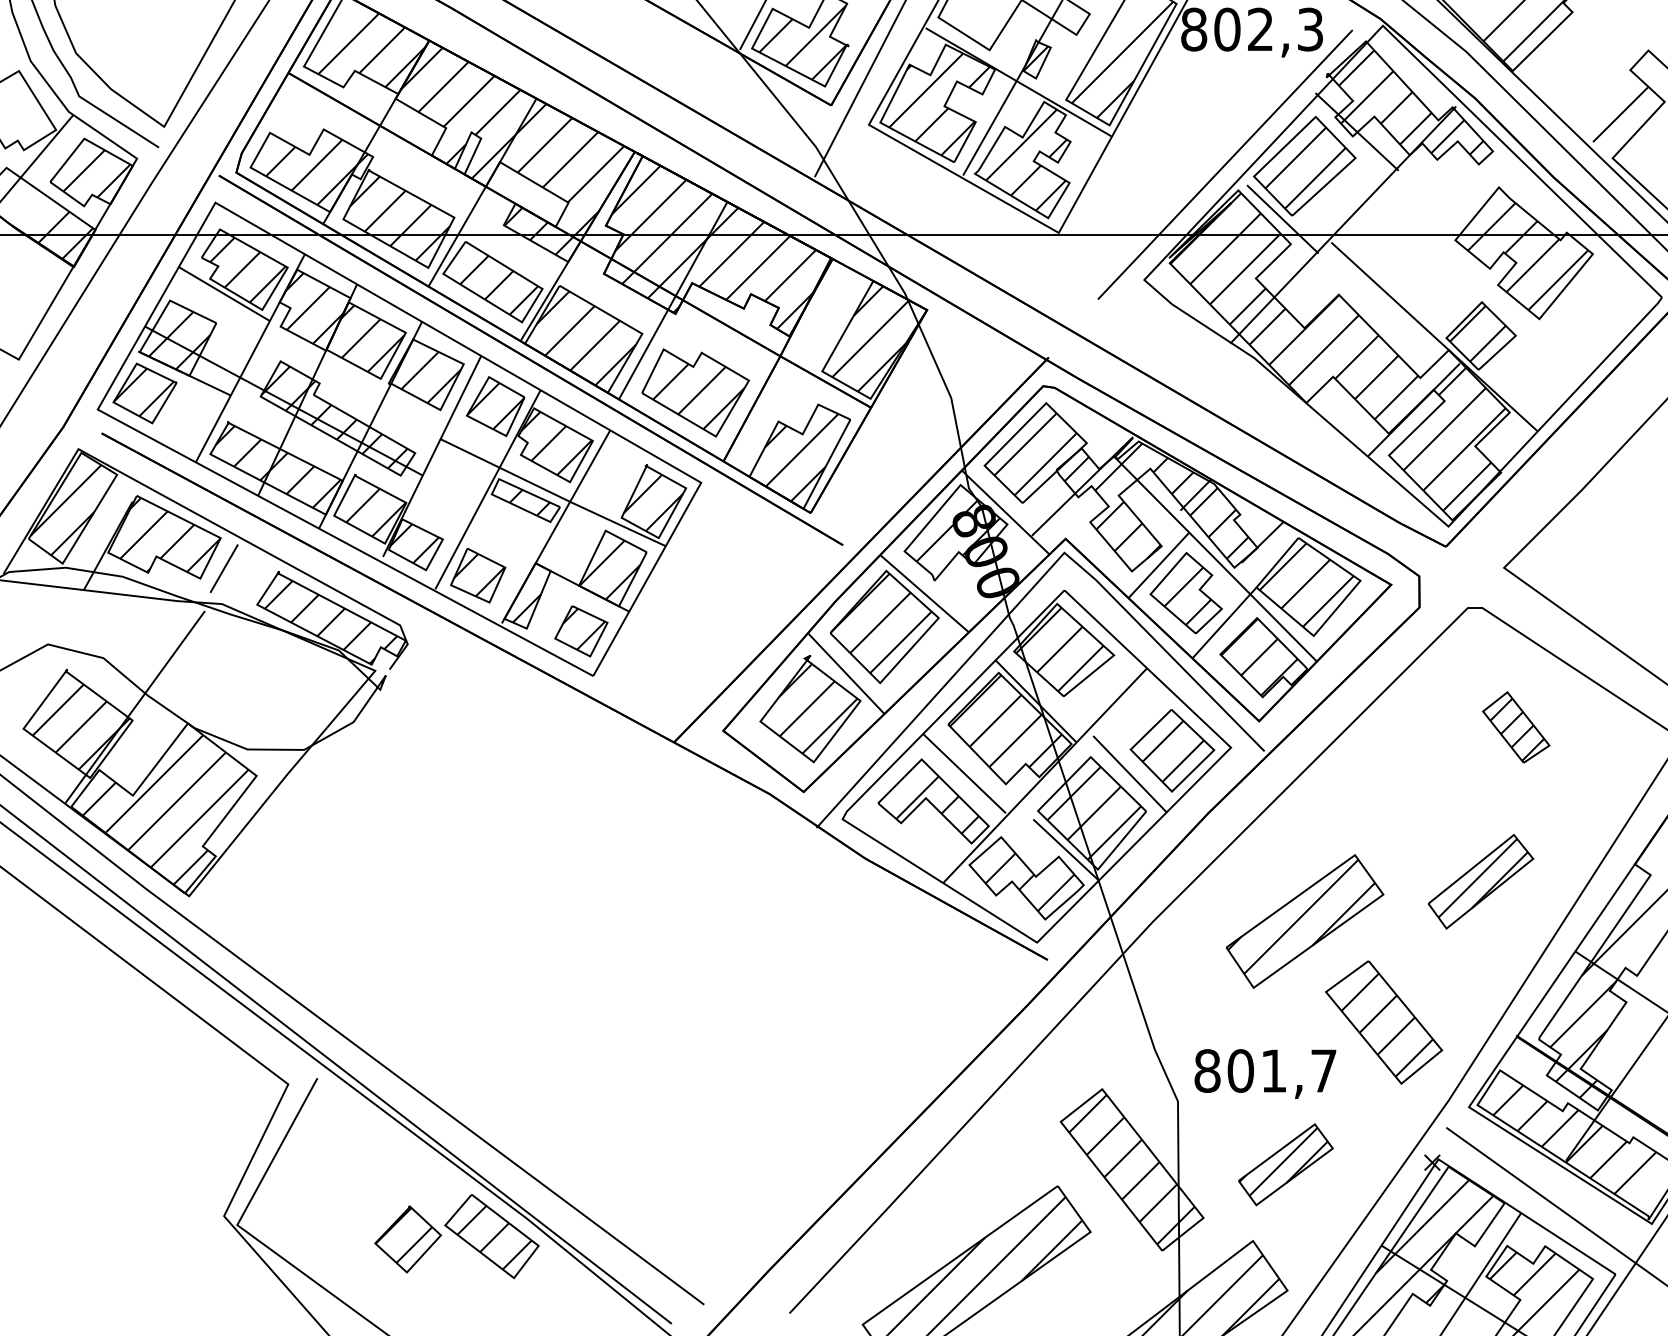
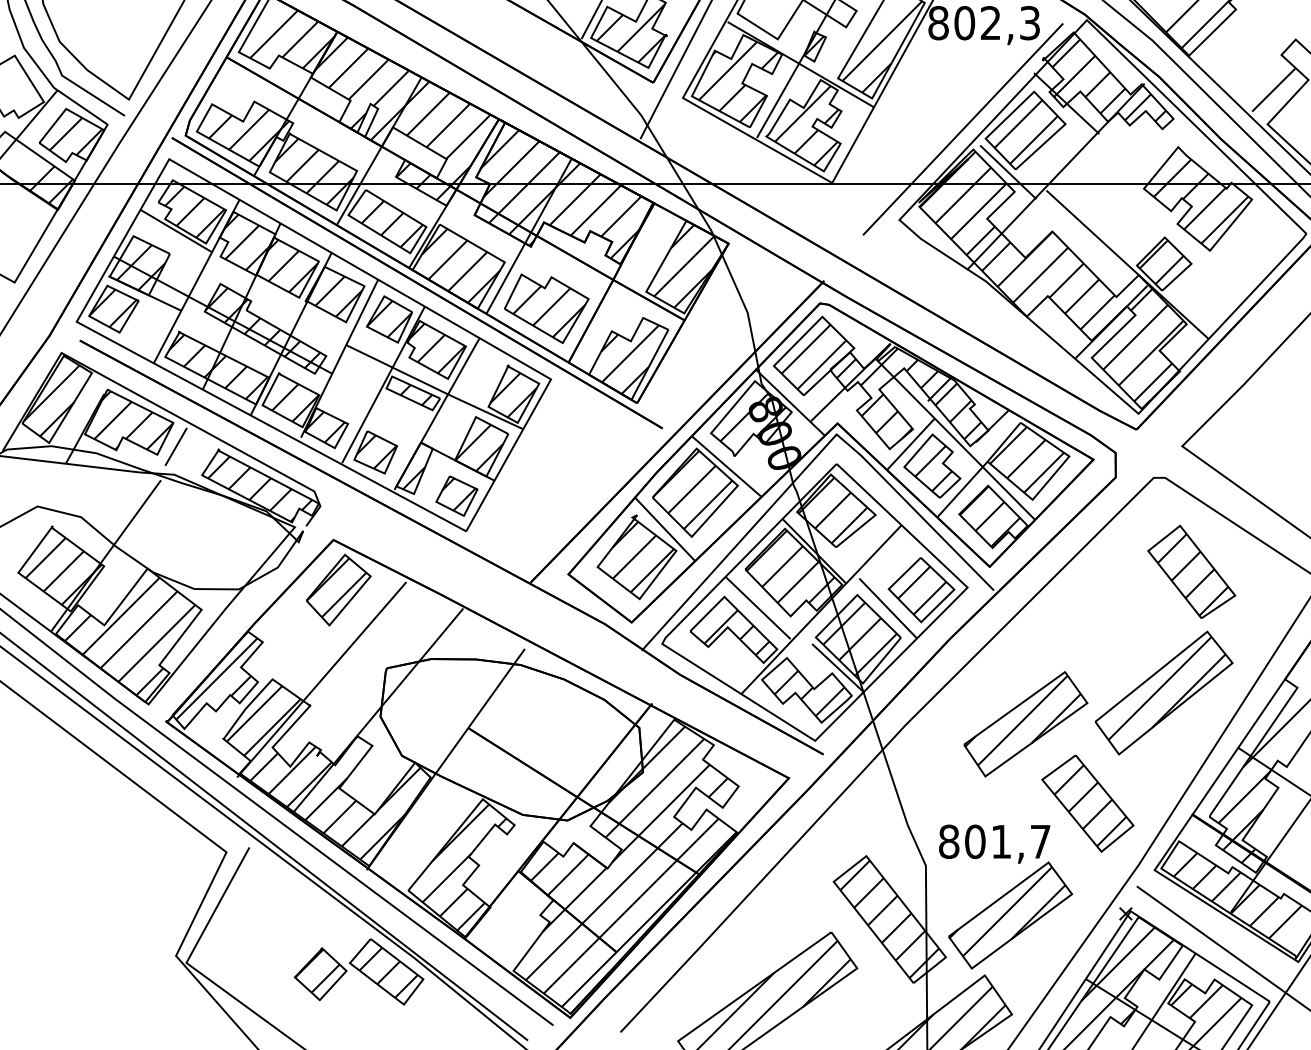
part: (1515, 727) -> (1191, 571), size x1.67
part: (1480, 881) -> (1163, 692), size x1.67
part: (607, 990) -> (477, 778), added
part: (1285, 1164) -> (1010, 915), size x1.67

